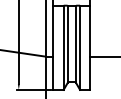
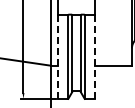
line: (53, 48) -> (58, 57), solid -> dashed
line: (89, 48) -> (94, 57), solid -> dashed

